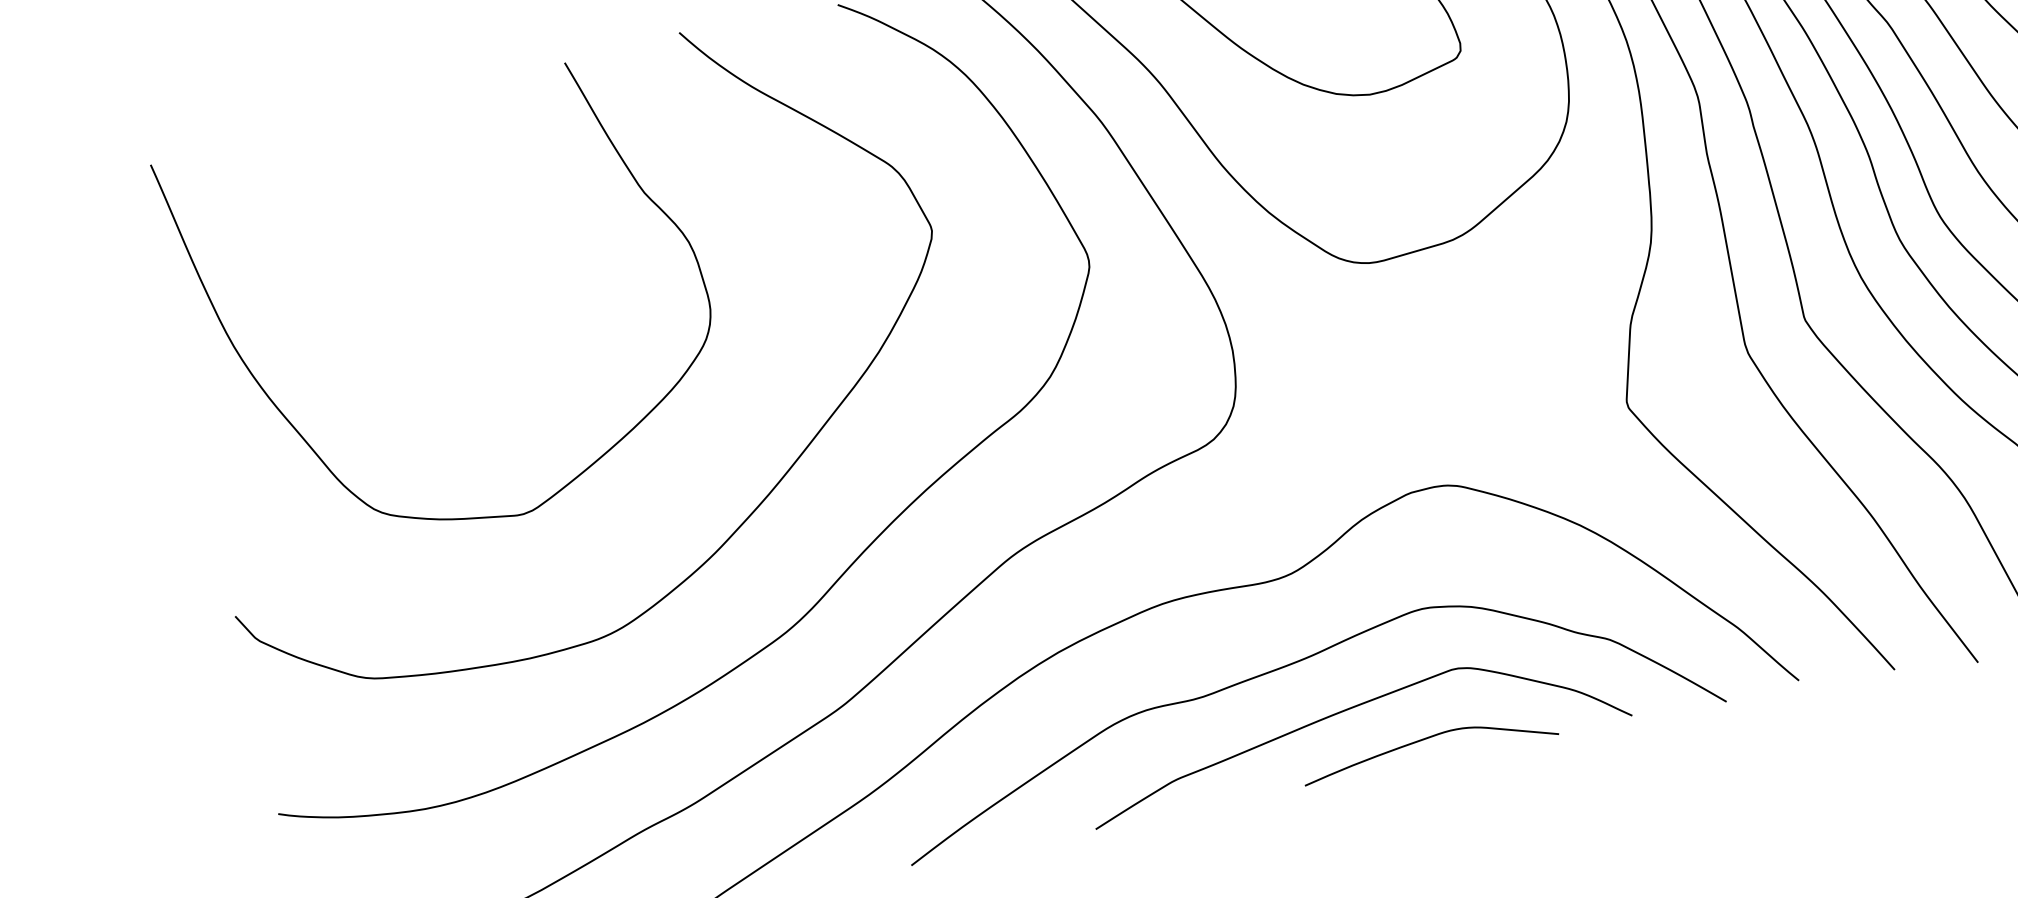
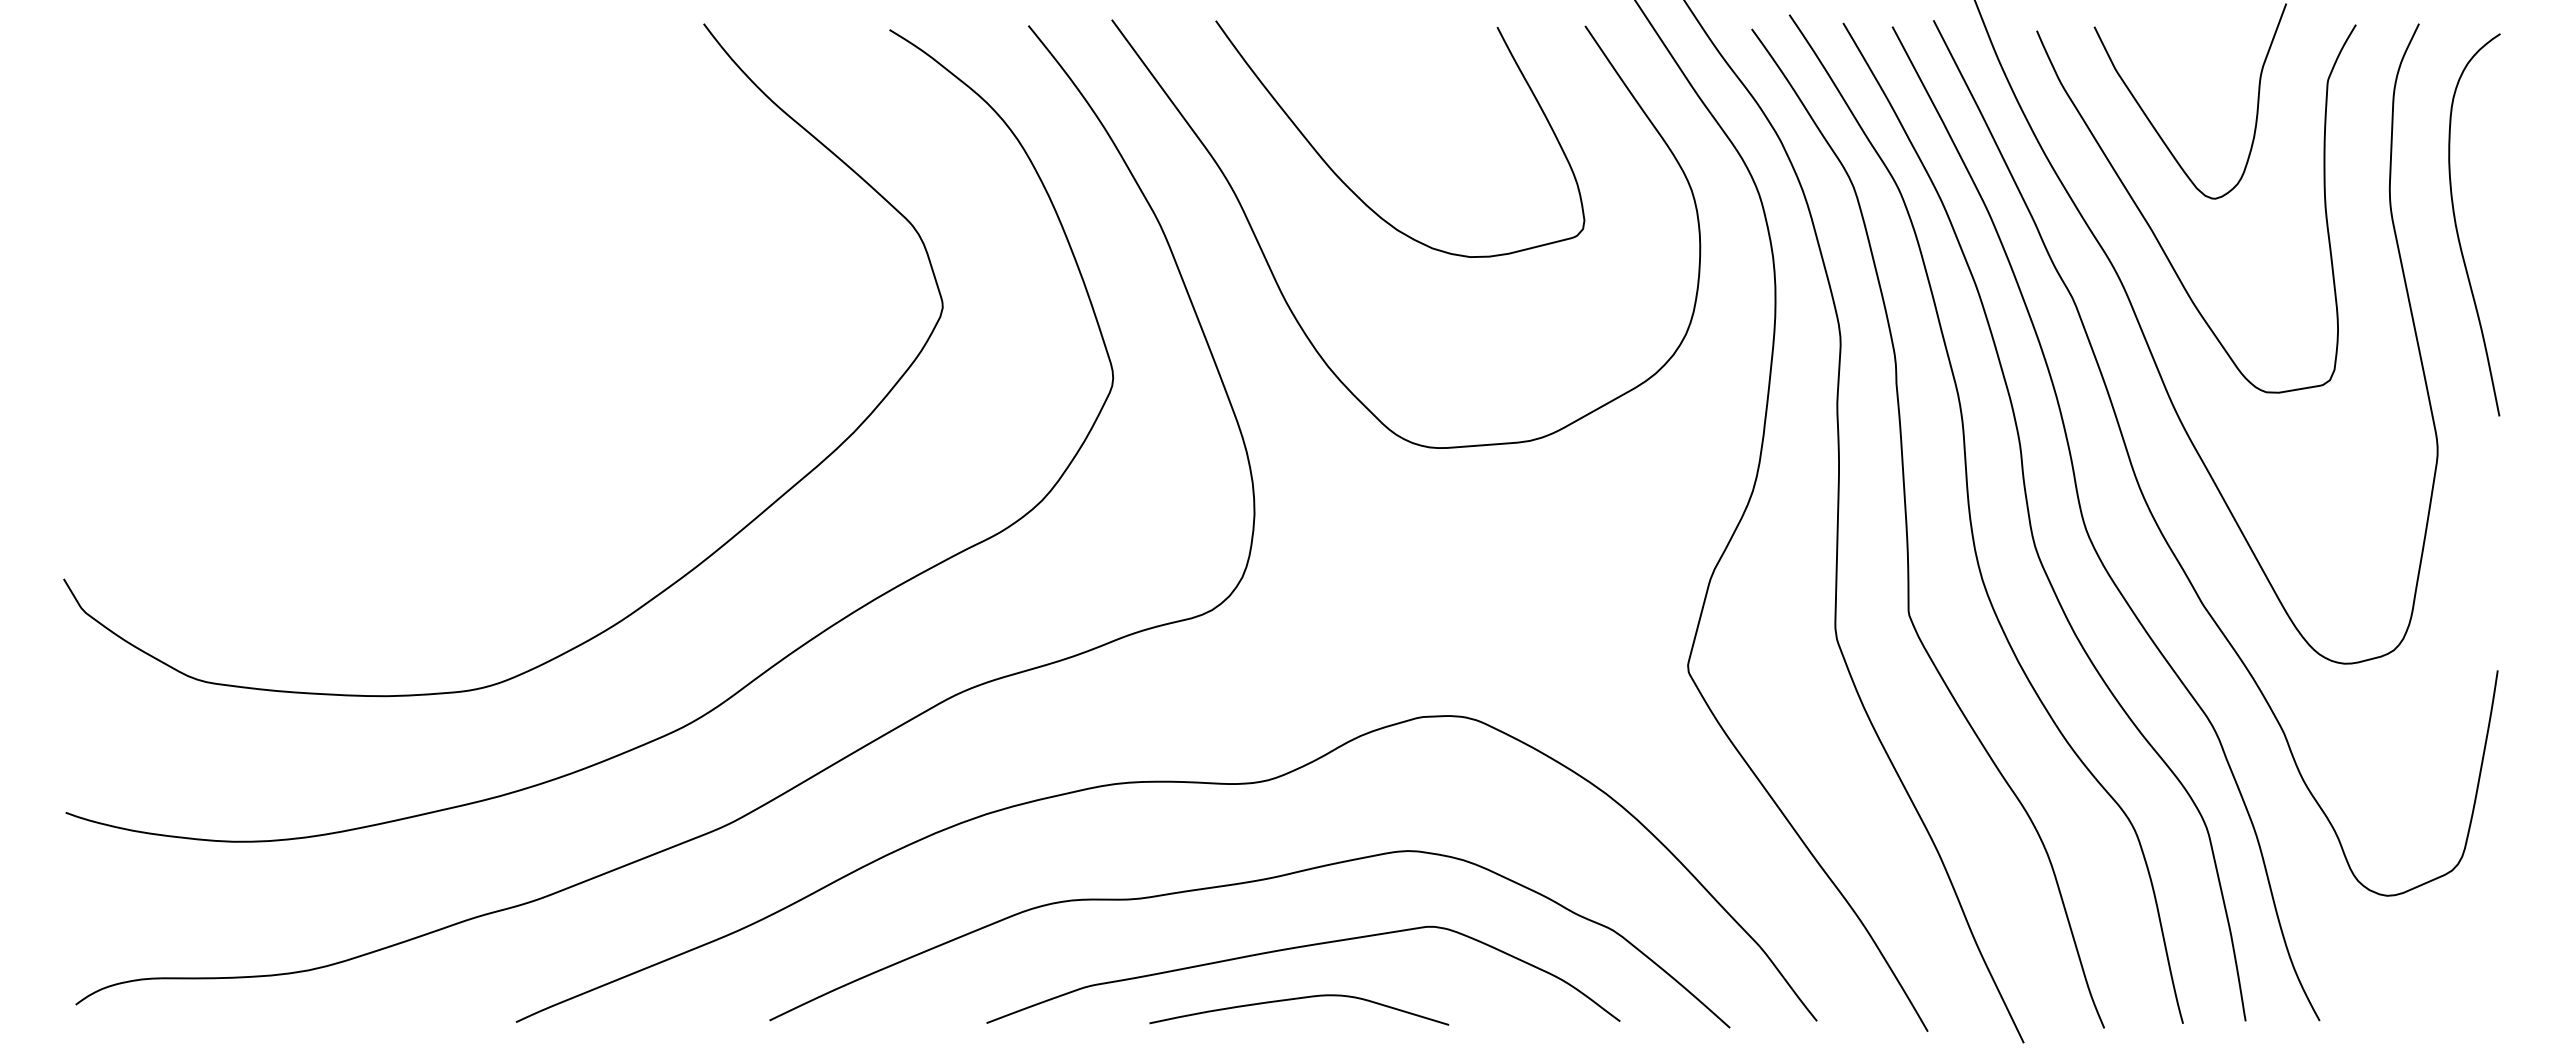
curve: (297, 430) -> (178, 383), removed
curve: (1427, 739) -> (1299, 999), moved

